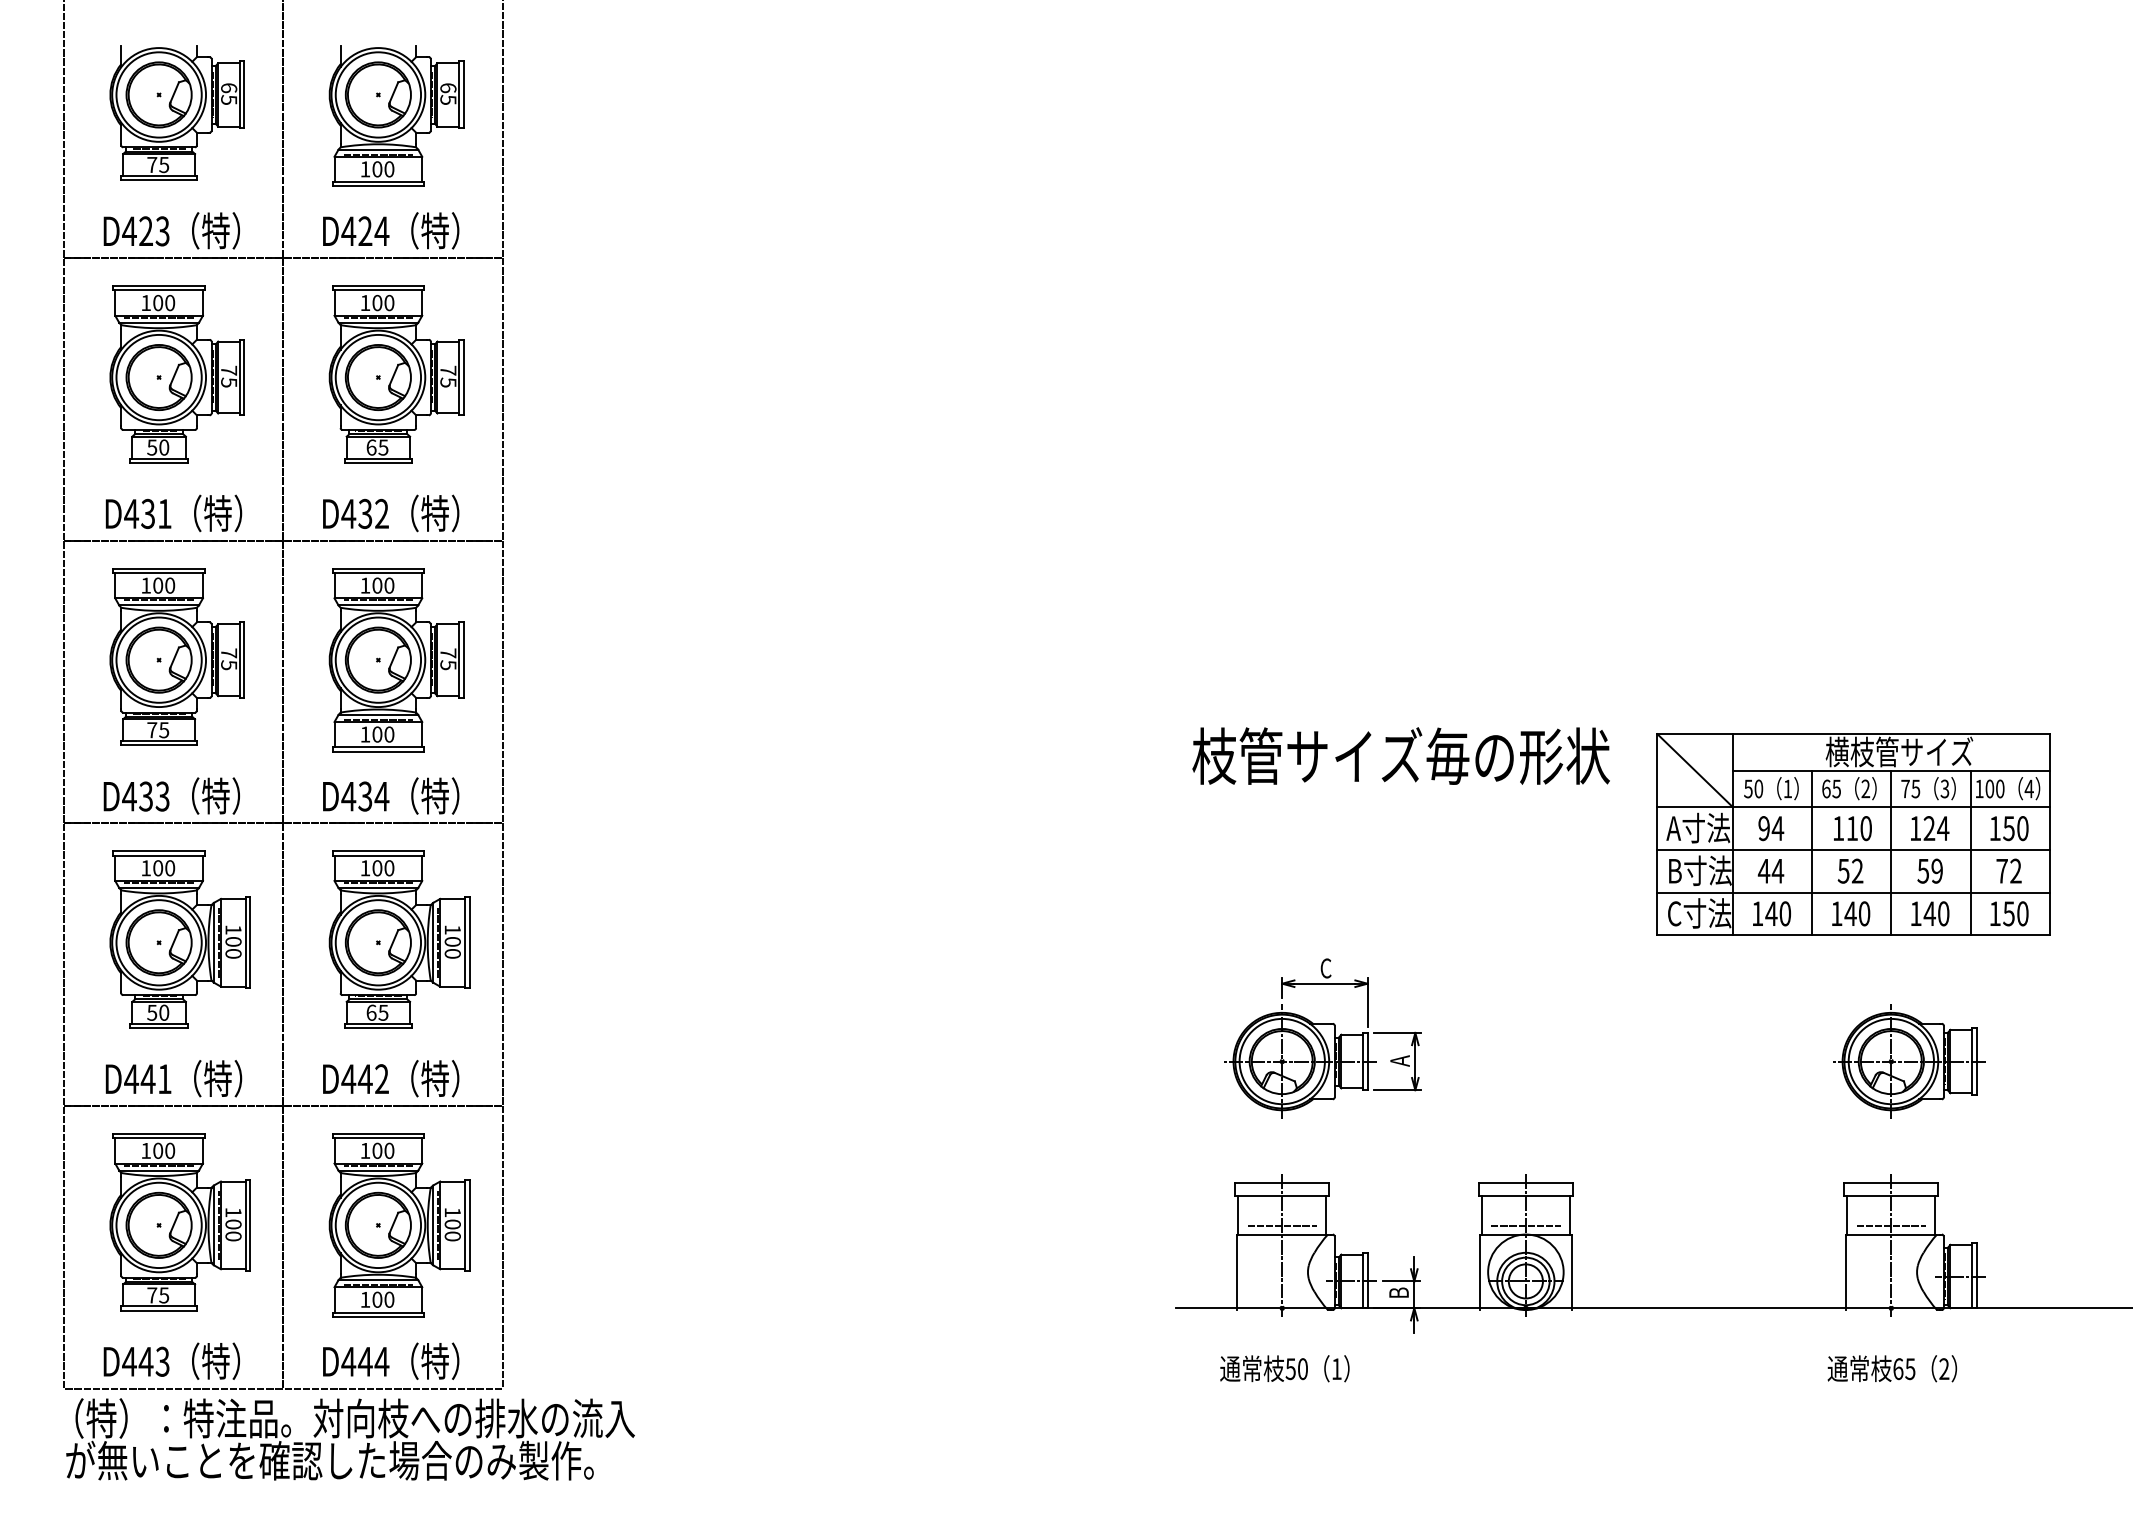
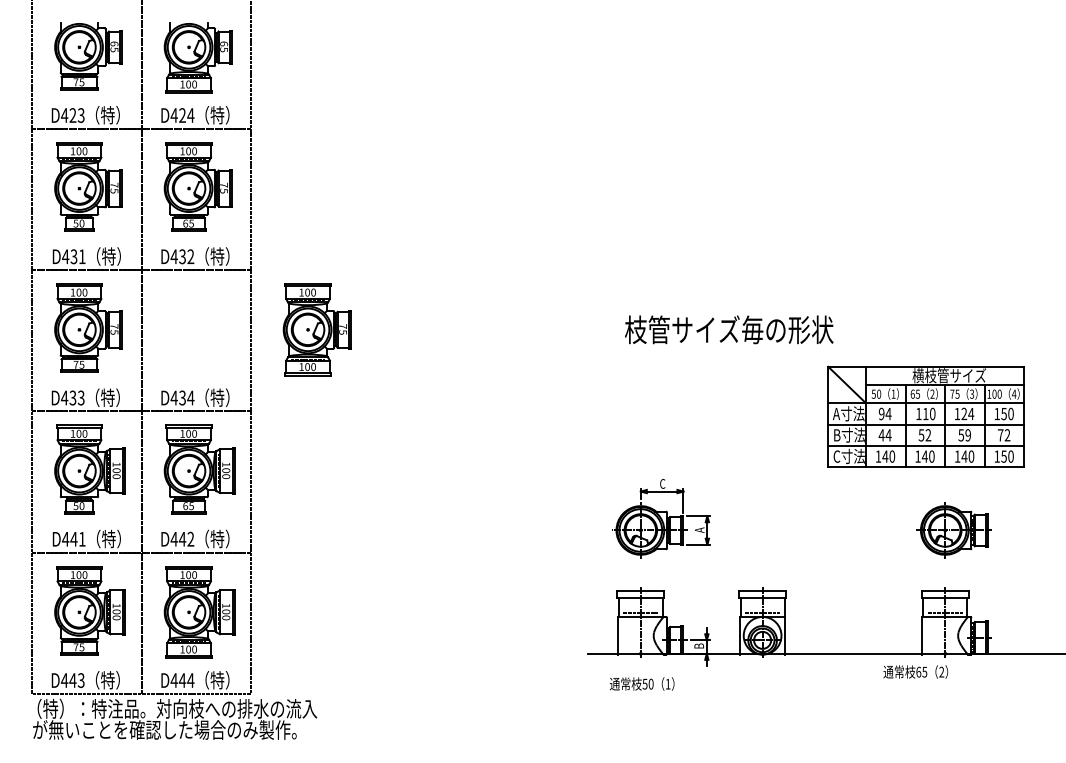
part: (395, 659) -> (316, 329), moved
text: (1401, 755) -> (729, 329), moved
text: (1891, 1367) -> (915, 671), moved

